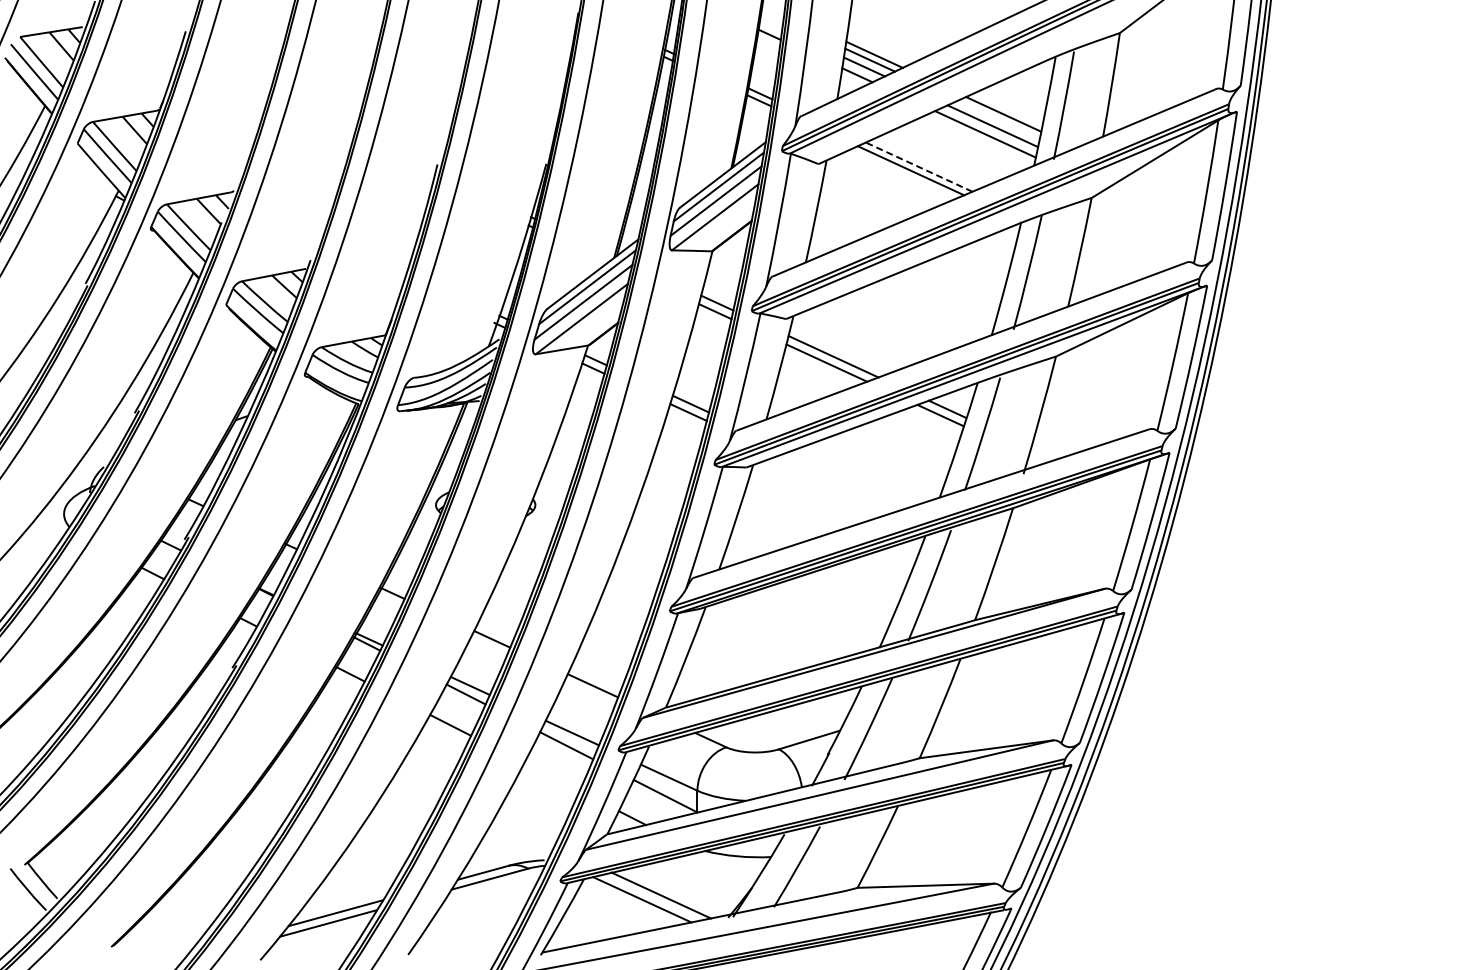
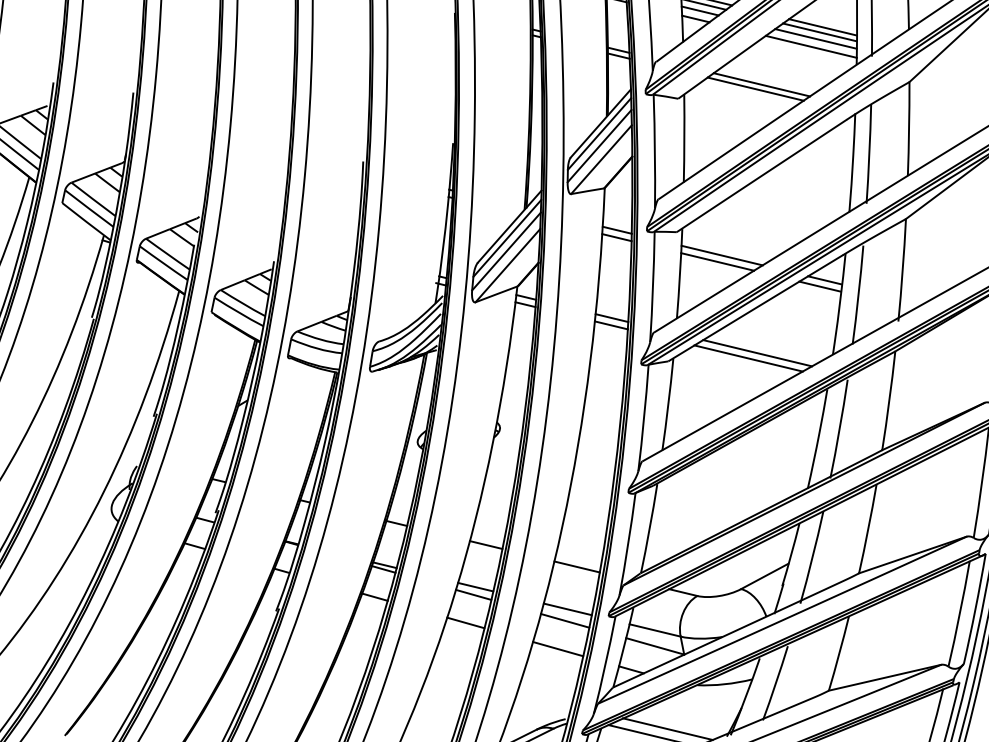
line: (998, 119) -> (819, 32), added
line: (919, 167) -> (762, 85), dashed -> solid
line: (852, 478) -> (757, 353), added
line: (840, 482) -> (748, 358), added
line: (551, 777) -> (557, 649), added

